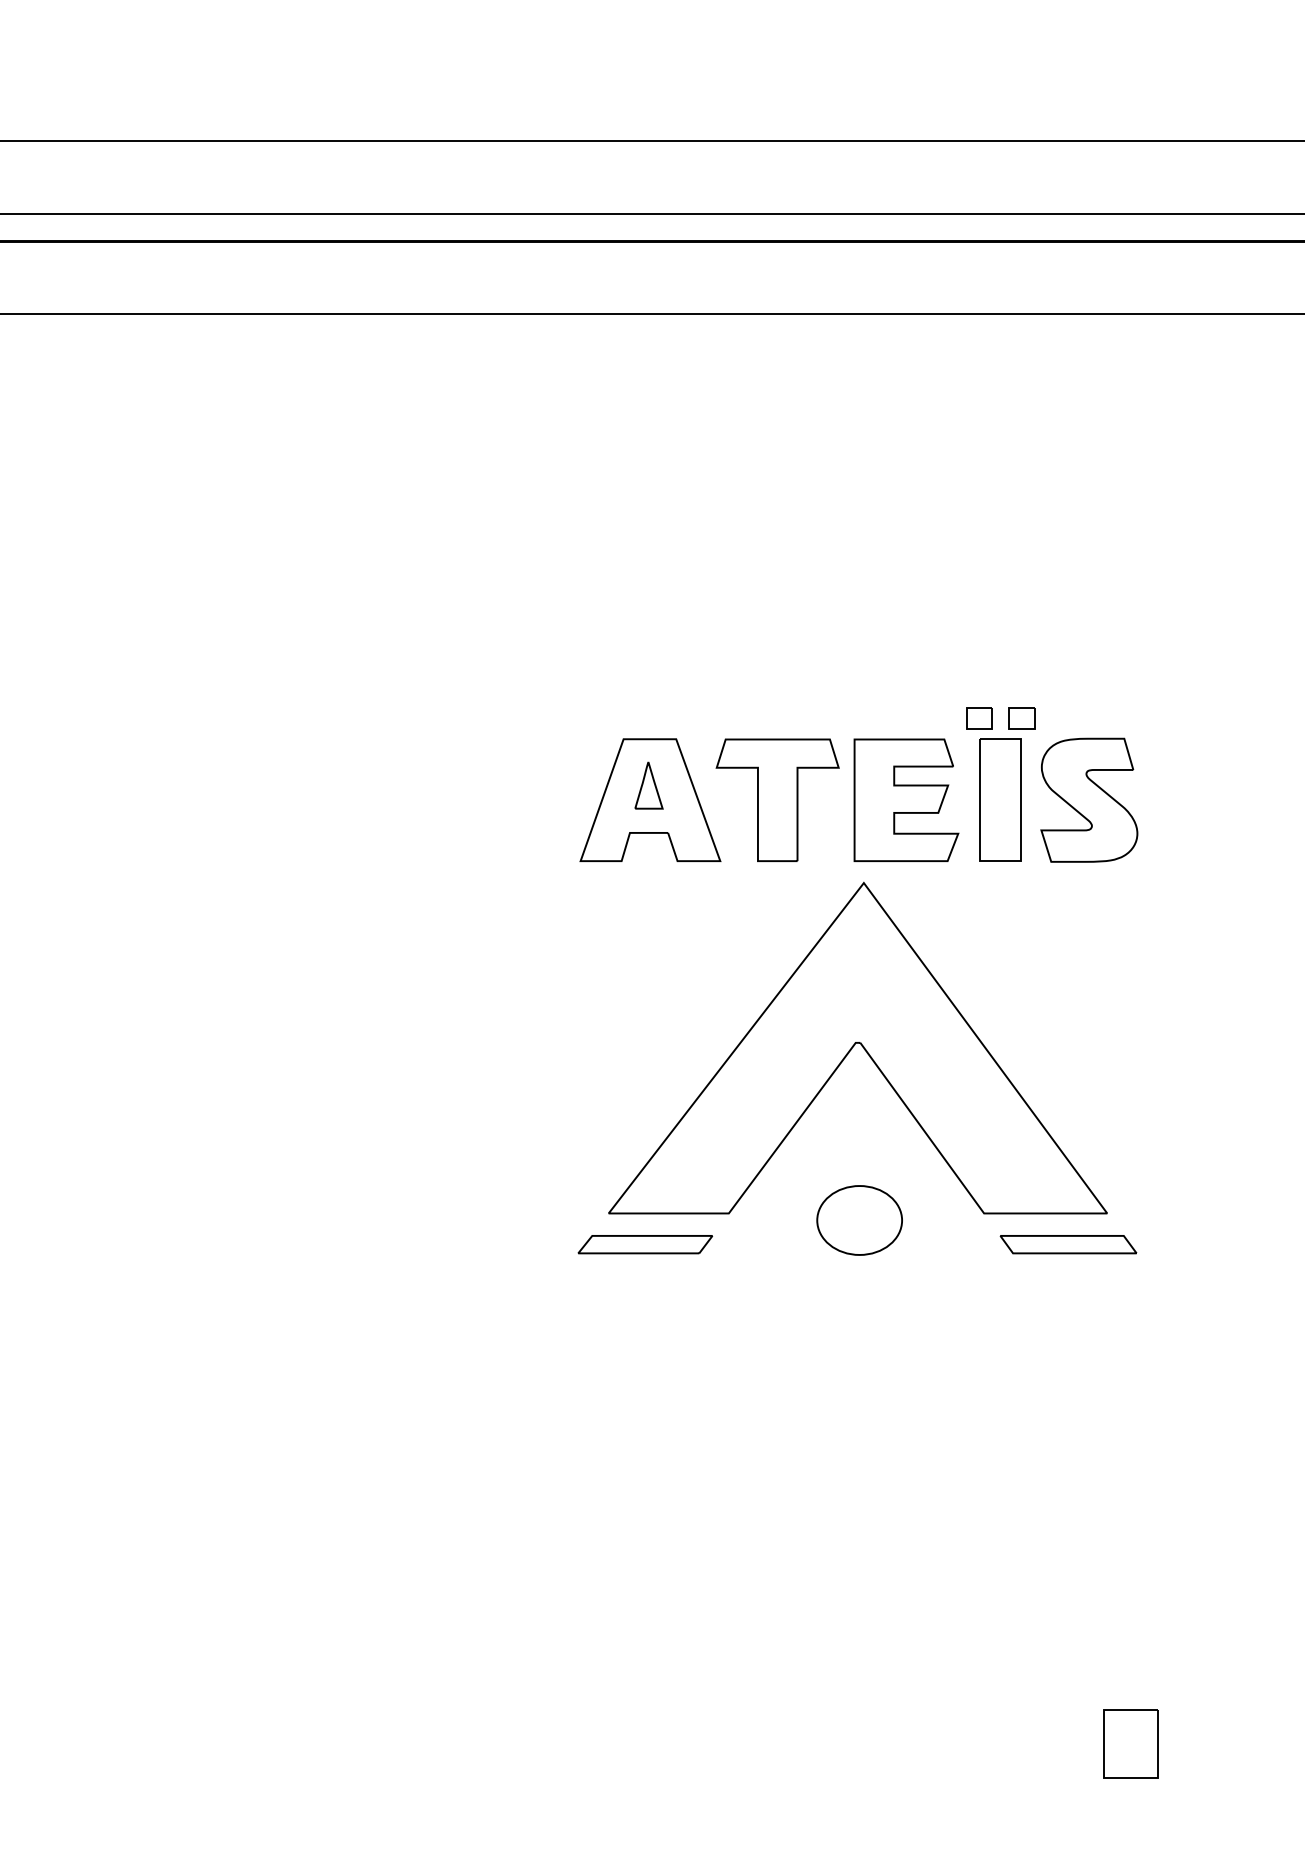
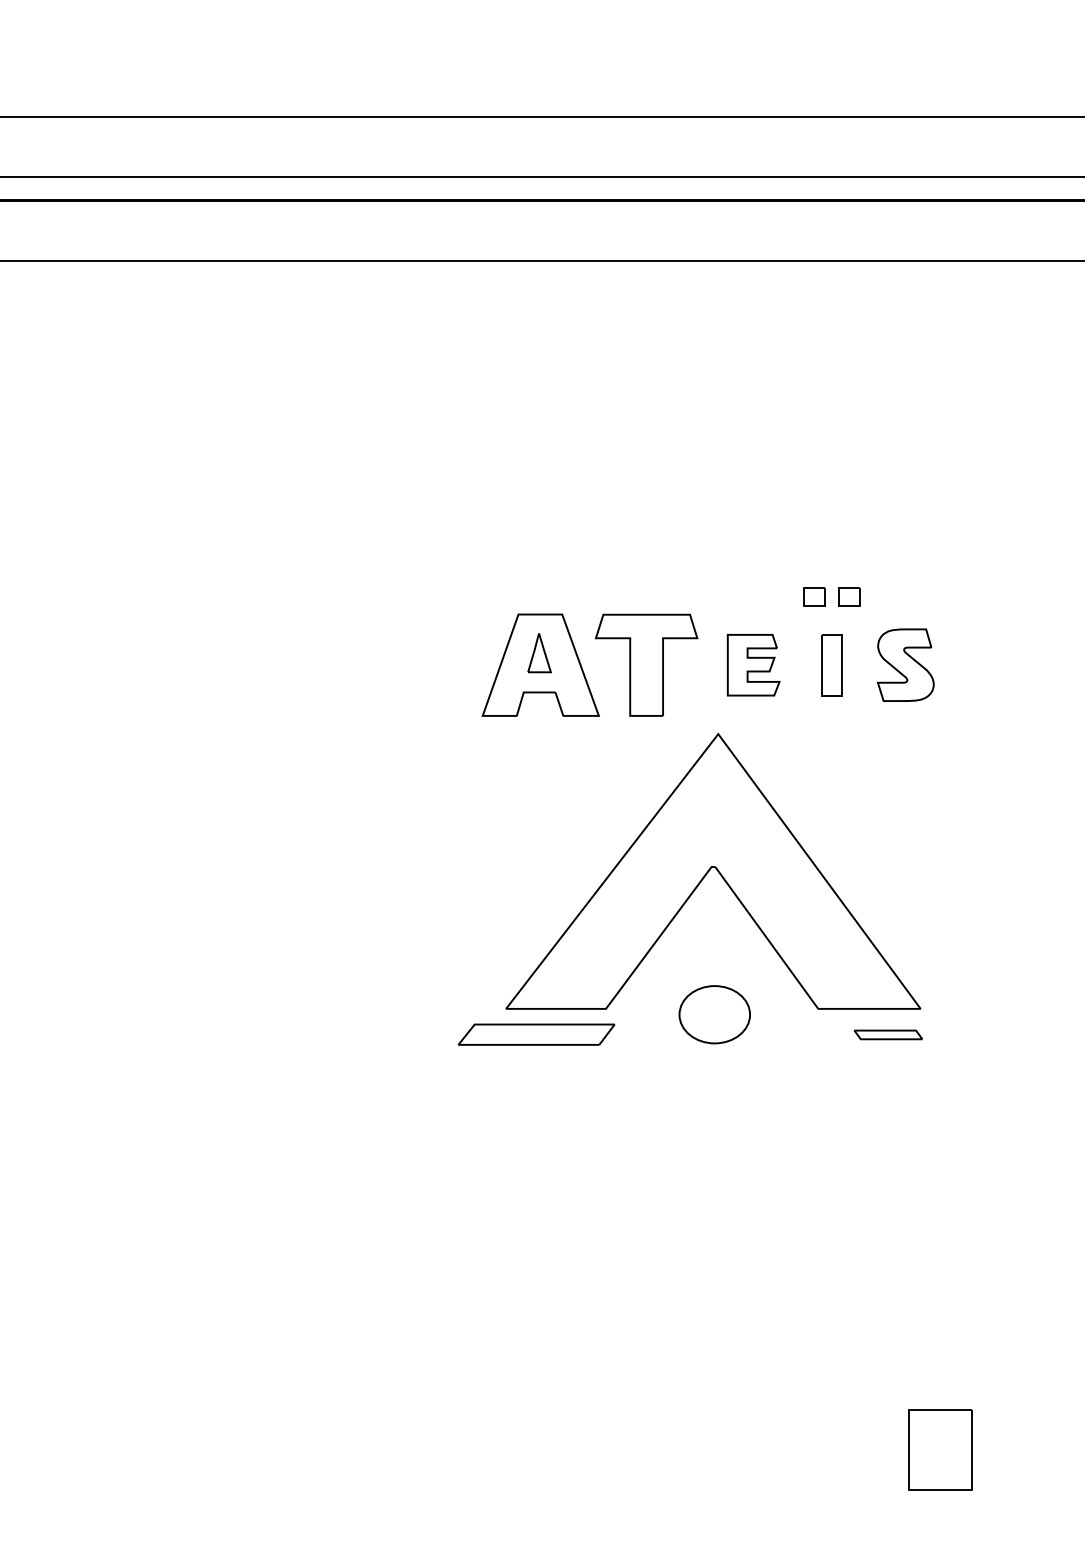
part: (906, 799) -> (753, 664), size x0.6
part: (1000, 799) -> (831, 664), size x0.6
part: (1089, 799) -> (905, 664), size x0.7
part: (645, 1244) -> (536, 1034), size x1.4
part: (1068, 1244) -> (888, 1034), size x0.6
part: (1130, 1743) -> (940, 1449), size x1.4

